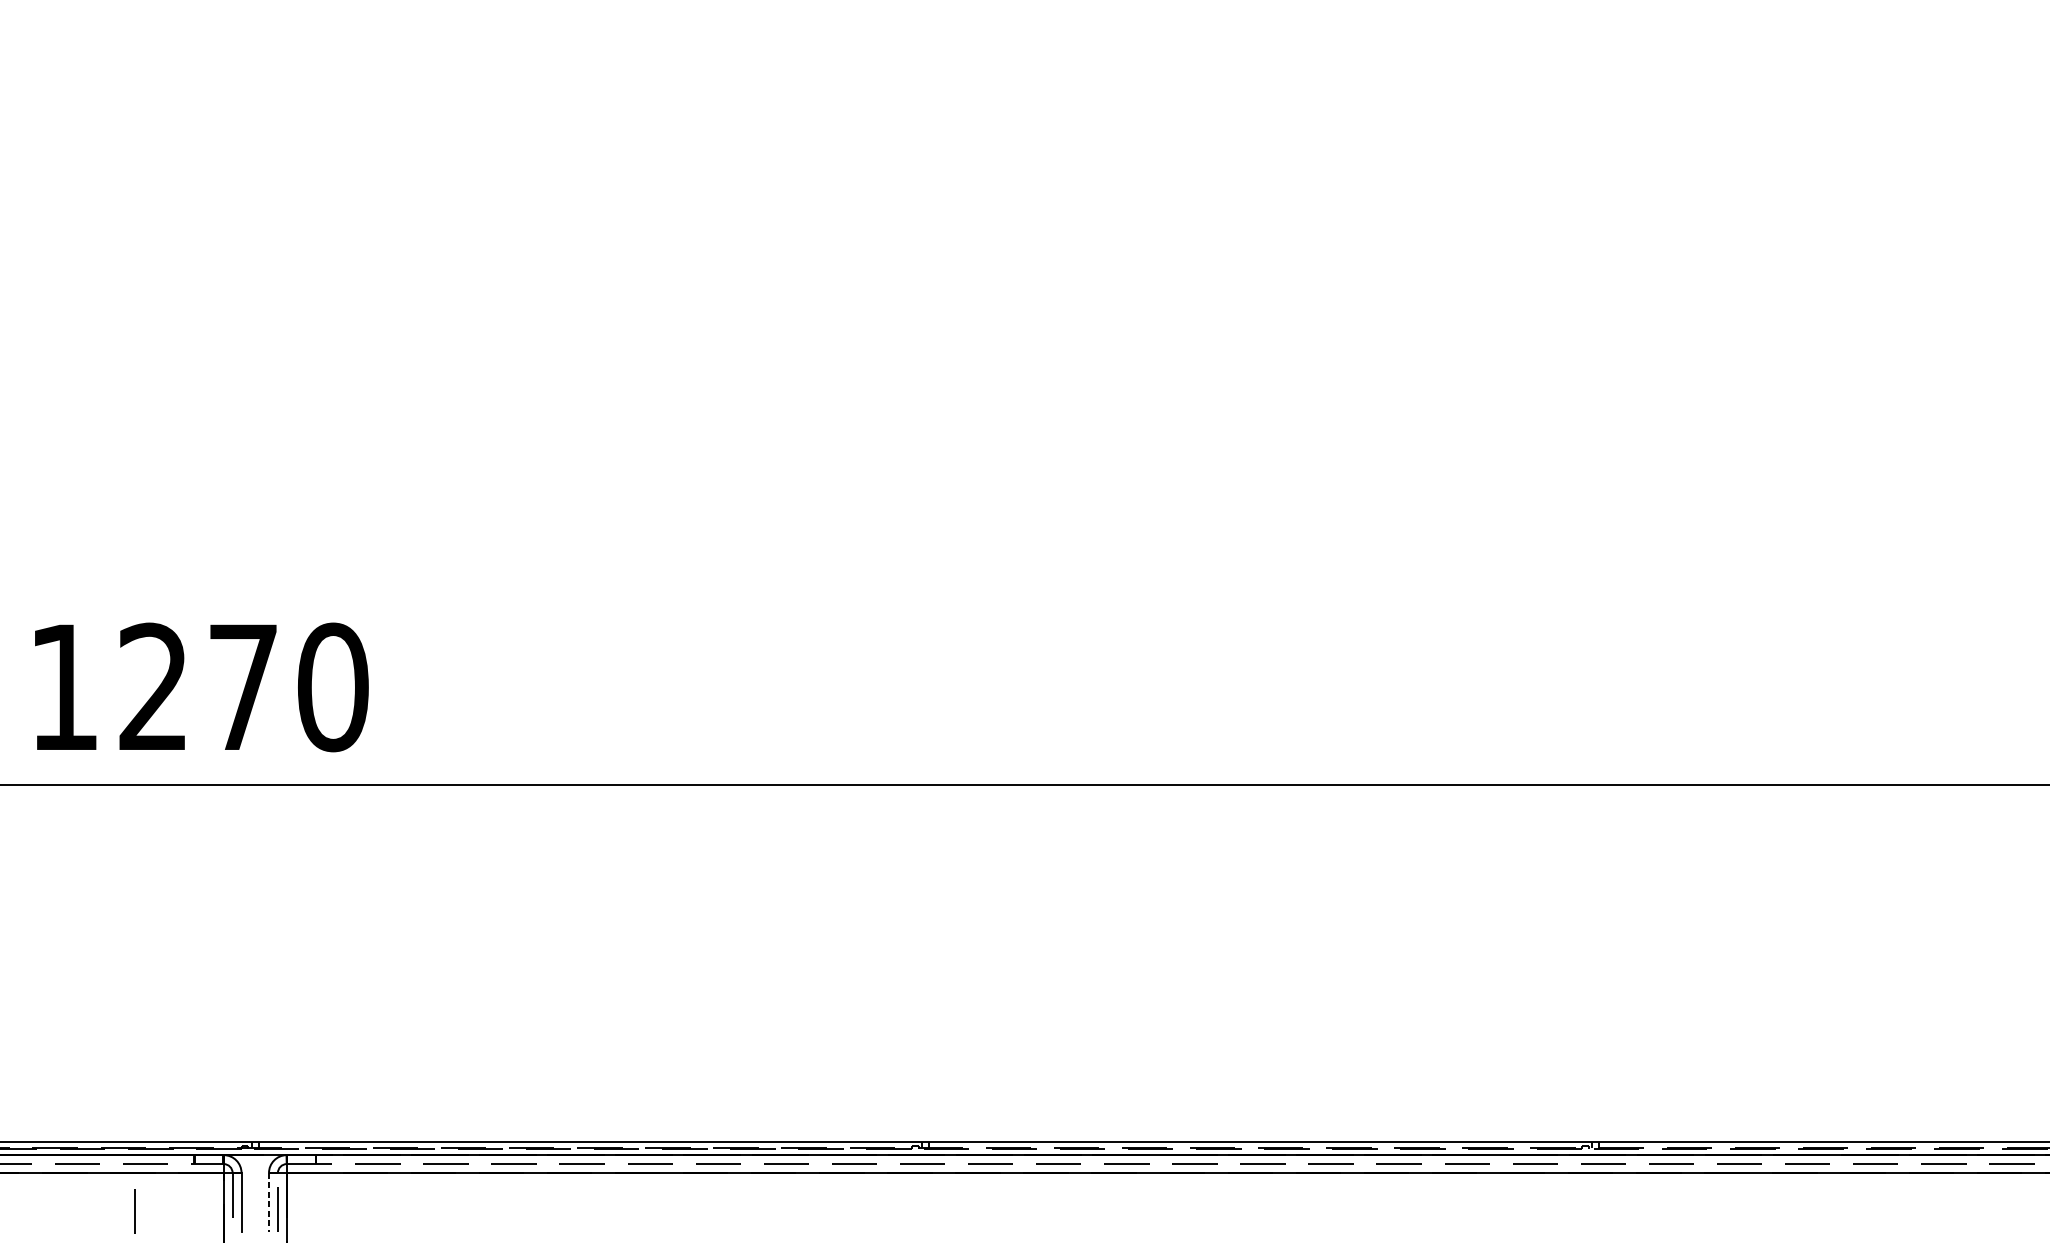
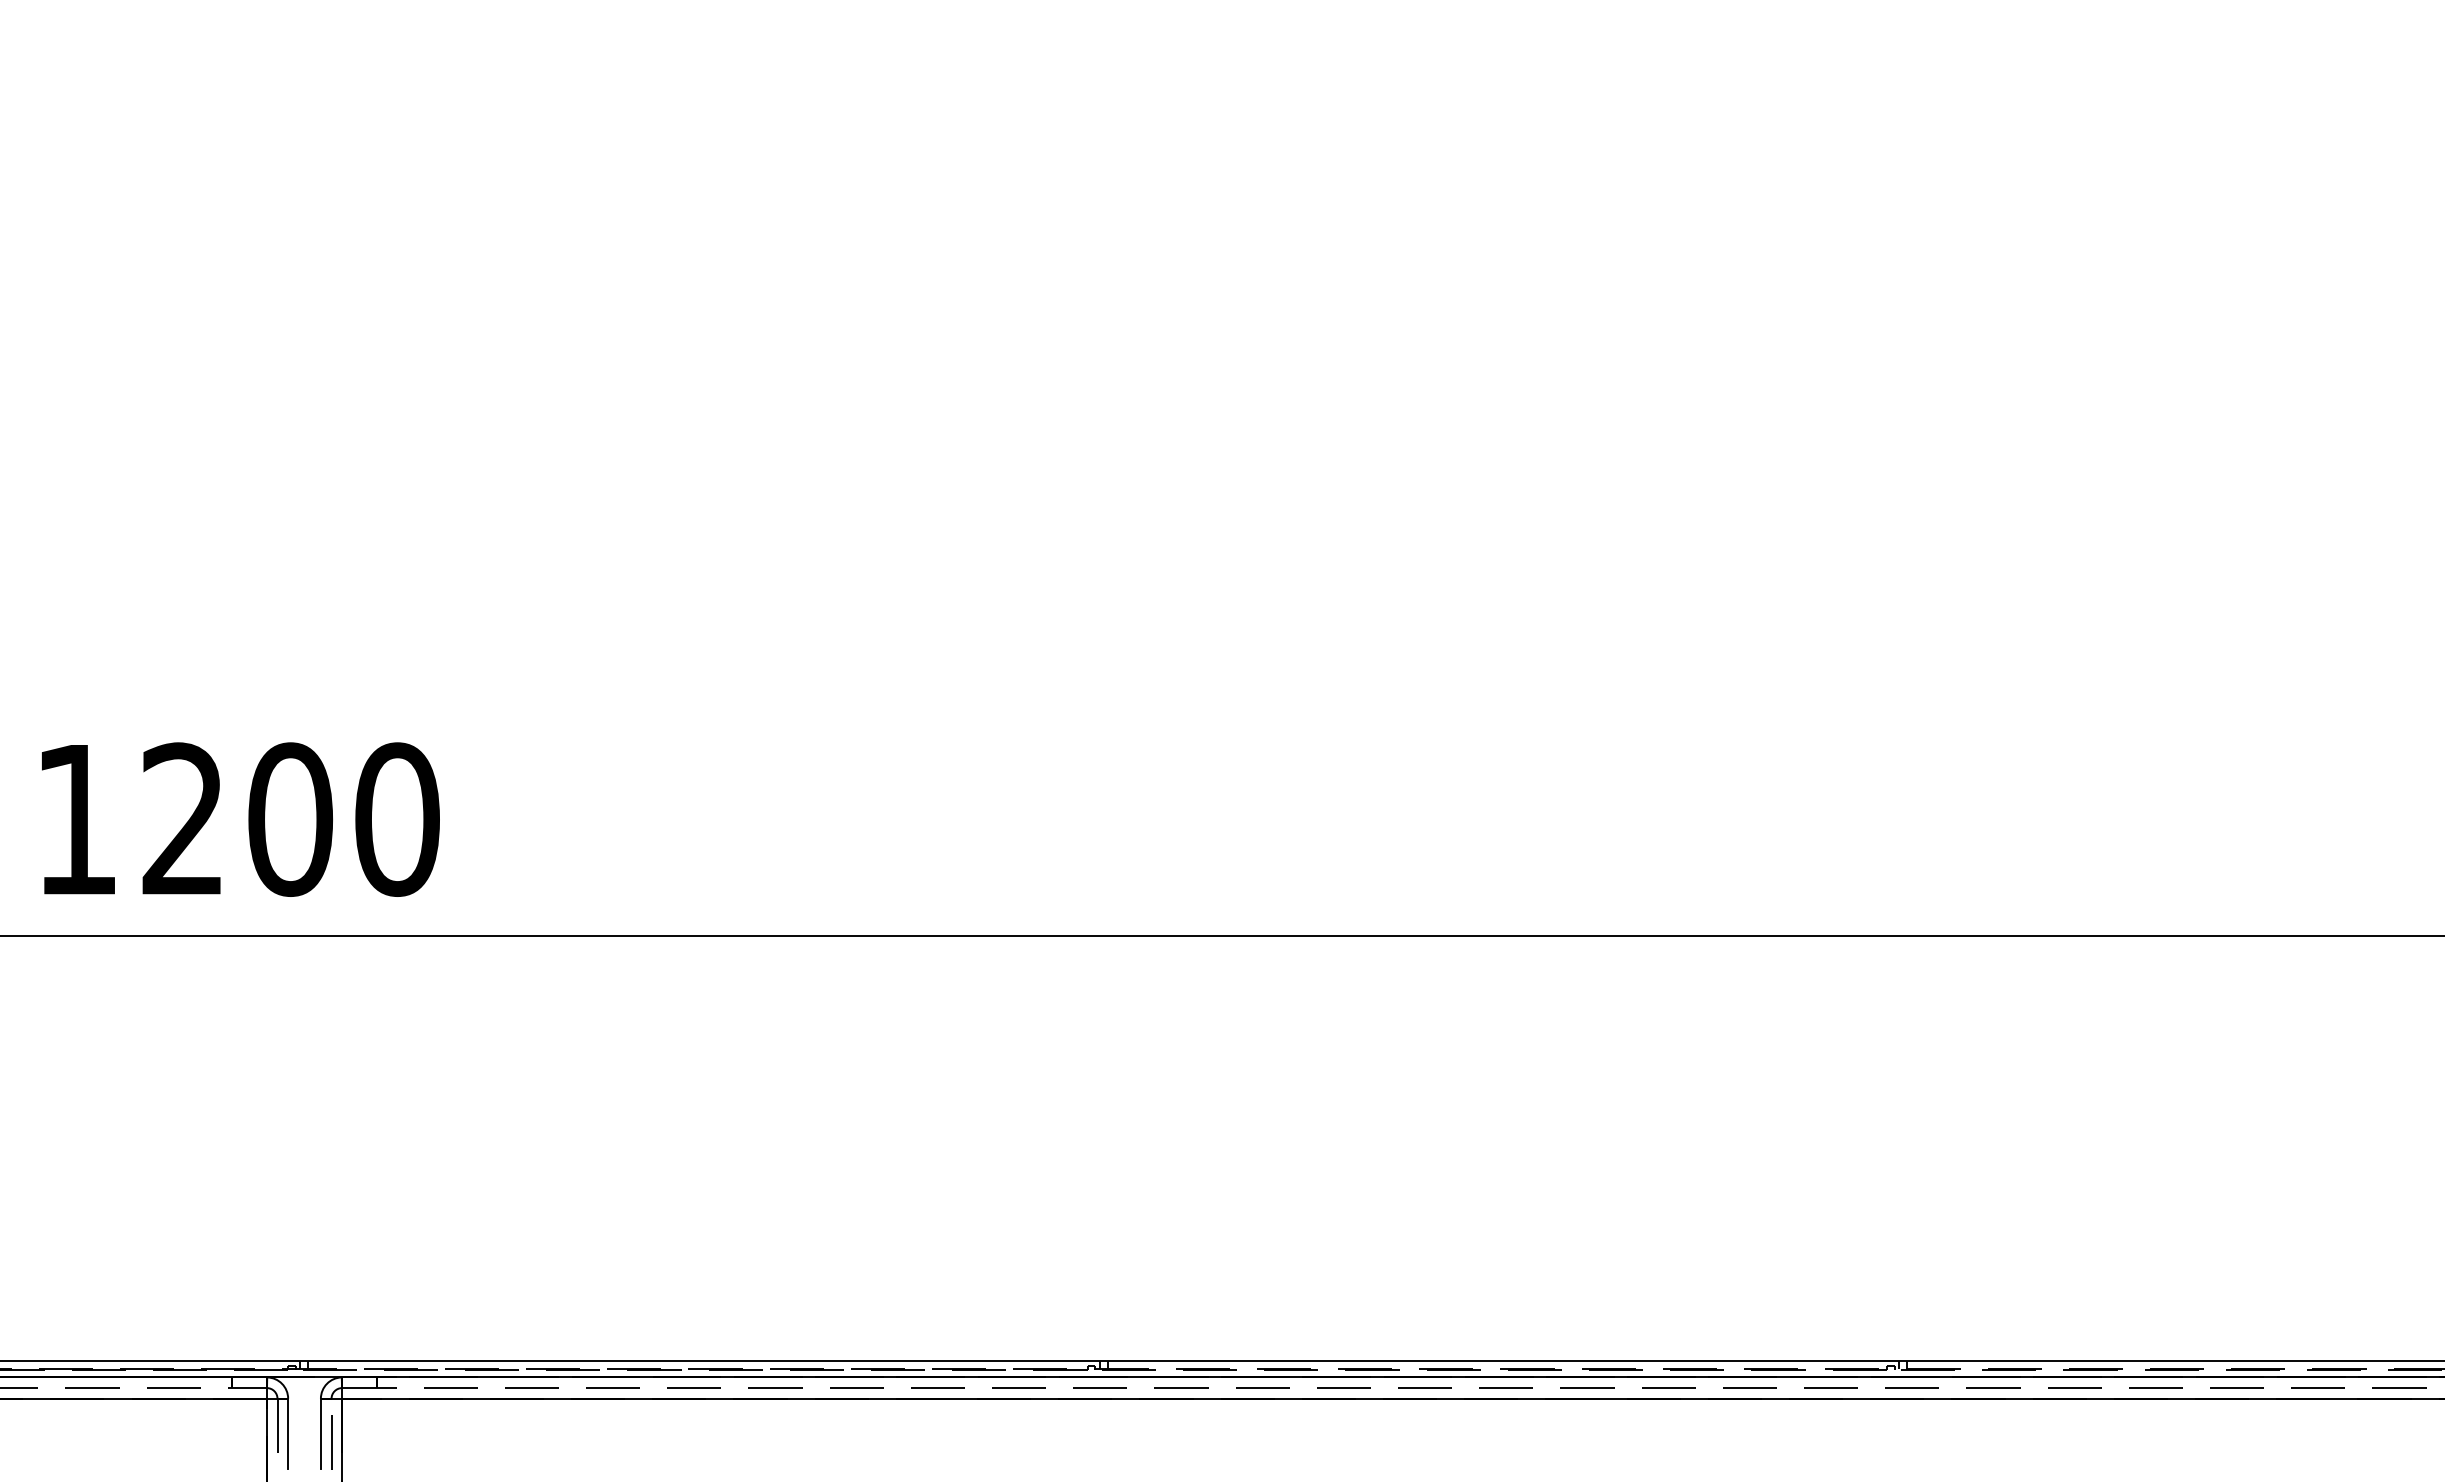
text: (243, 687) -> (290, 819), 1270 -> 1200
line: (268, 1202) -> (320, 1434), dashed -> solid
line: (134, 1211) -> (160, 1444), removed

